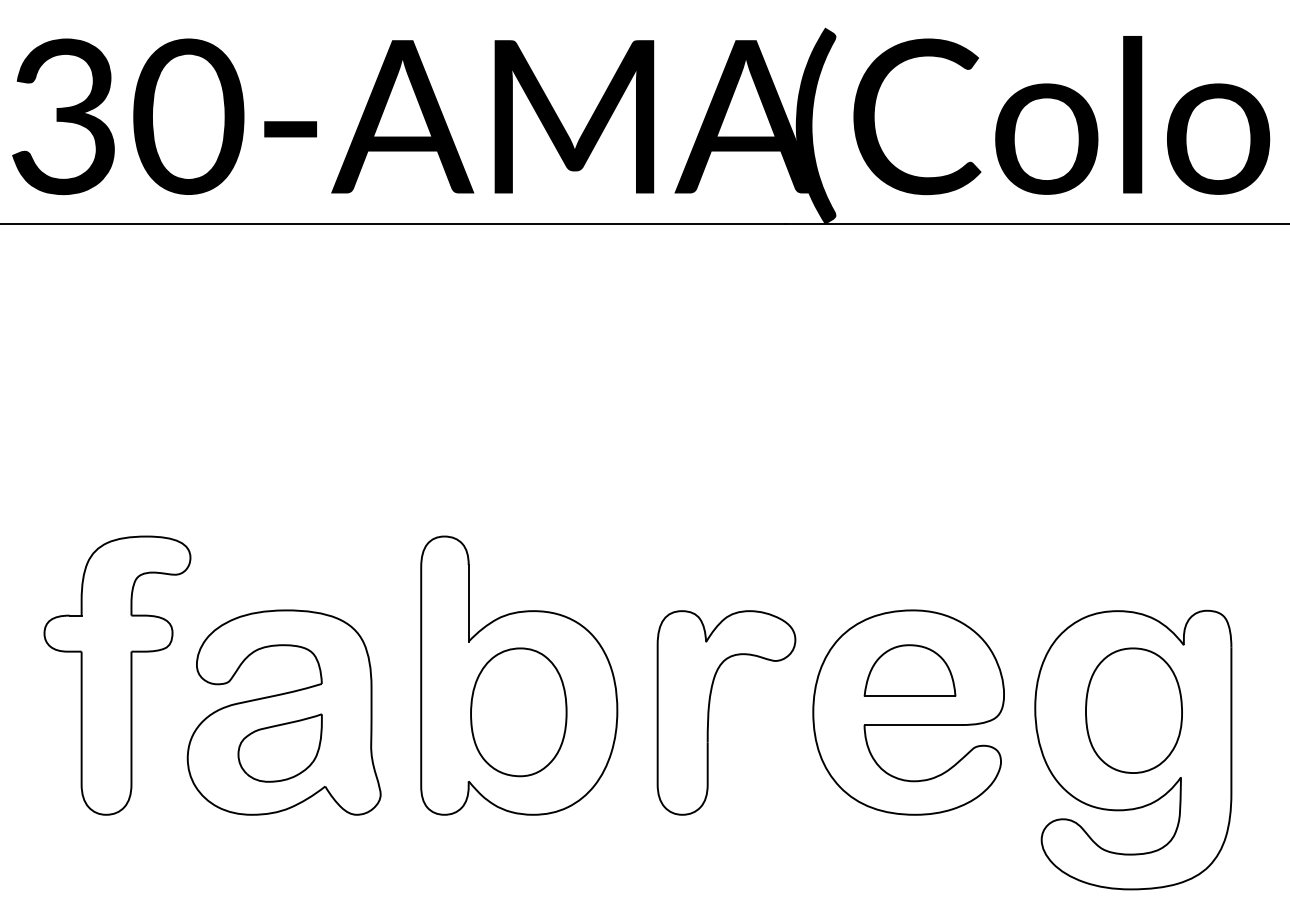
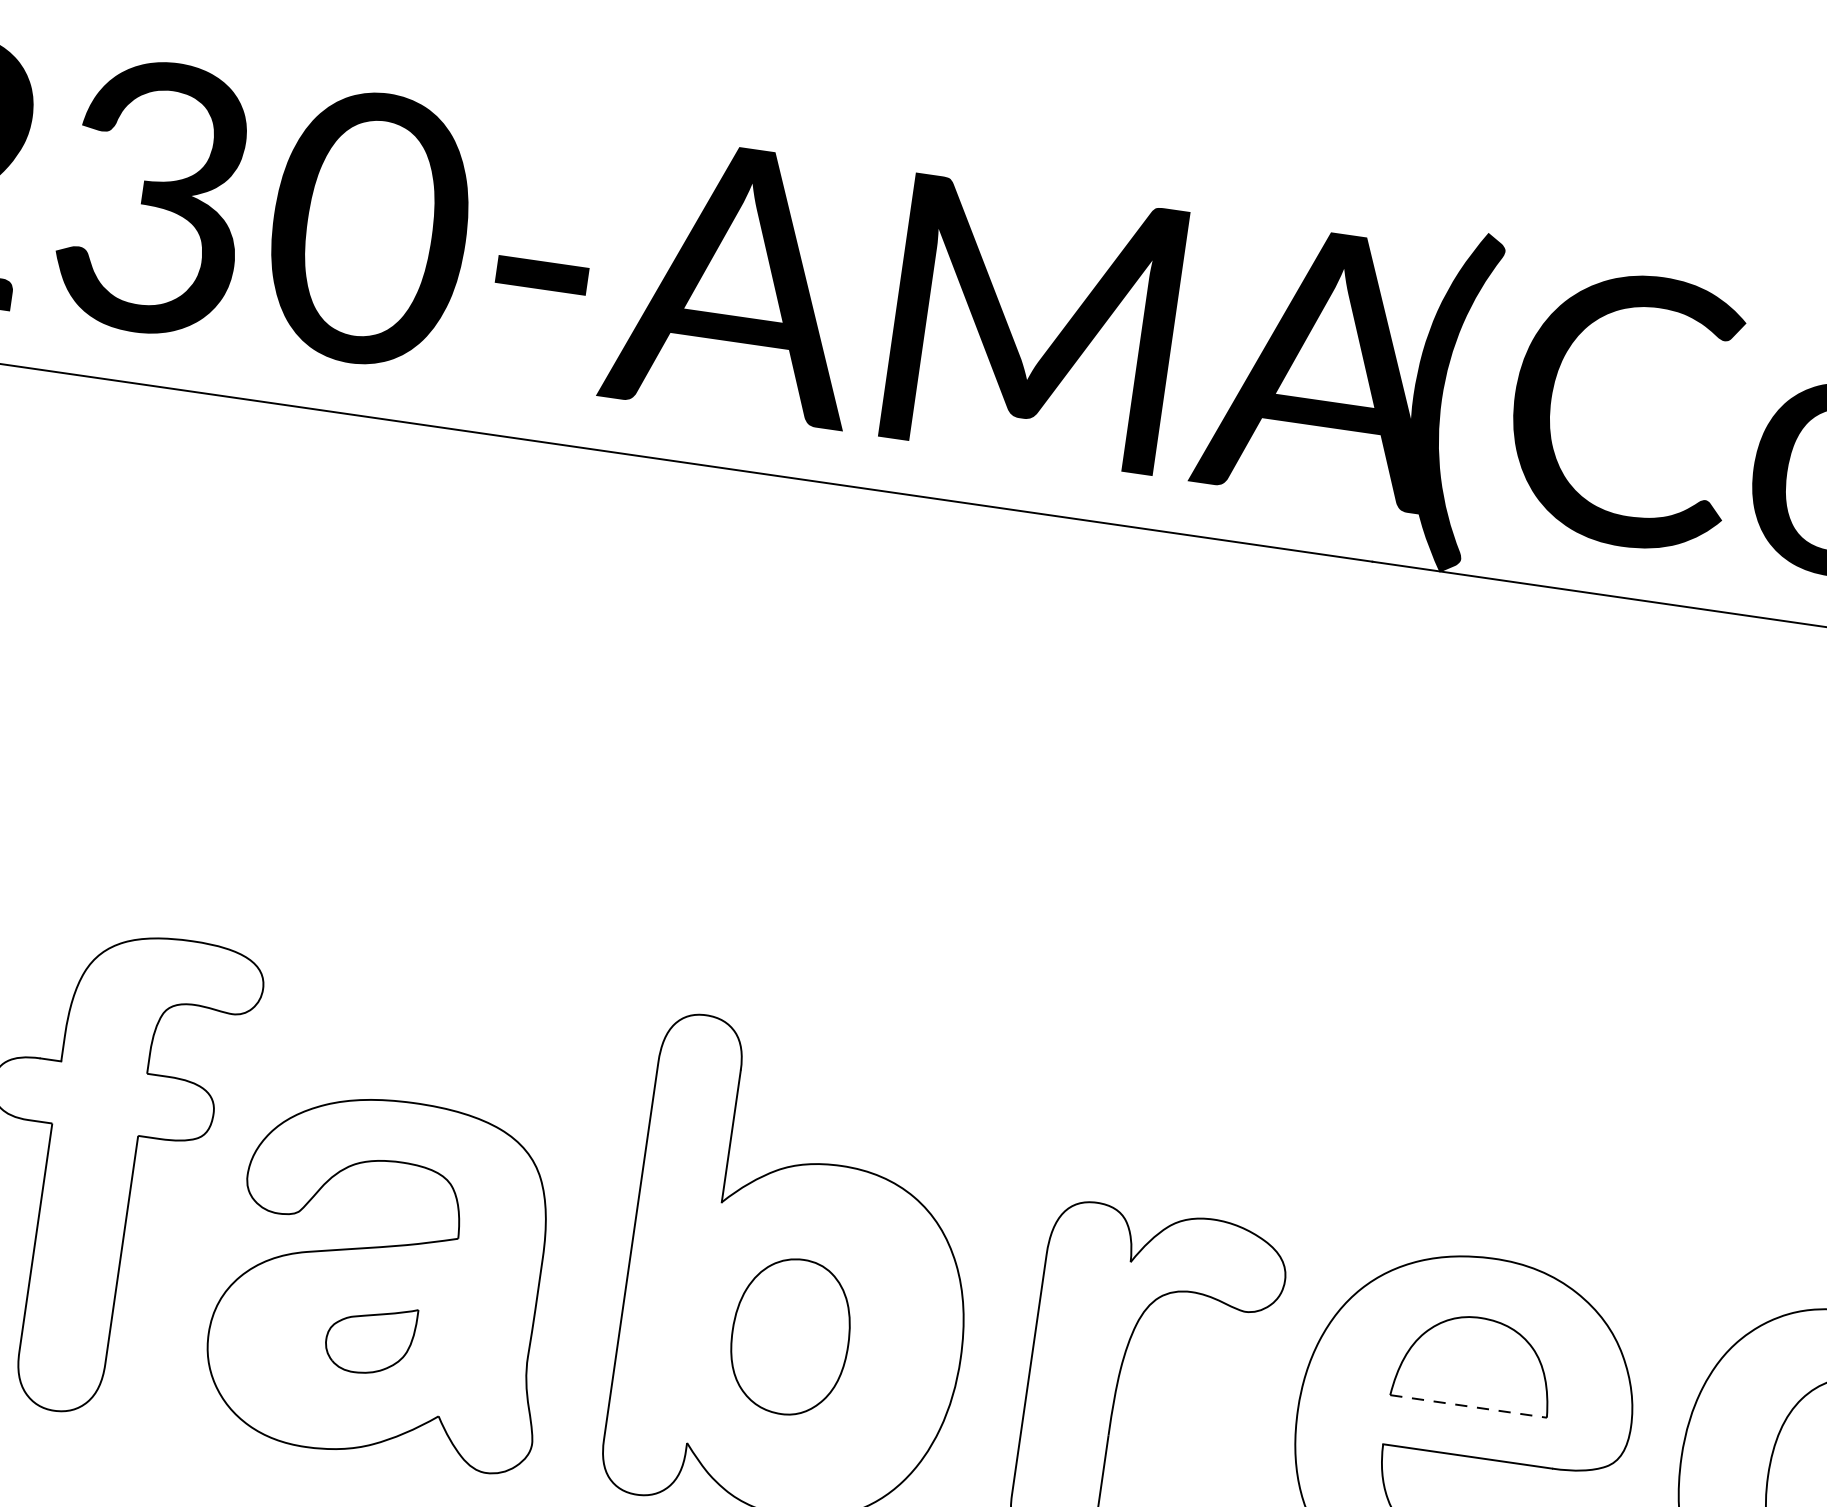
line: (910, 696) -> (1469, 1406), solid -> dashed
part: (518, 712) -> (789, 1336), size x0.7
part: (279, 747) -> (369, 1337), size x0.6

